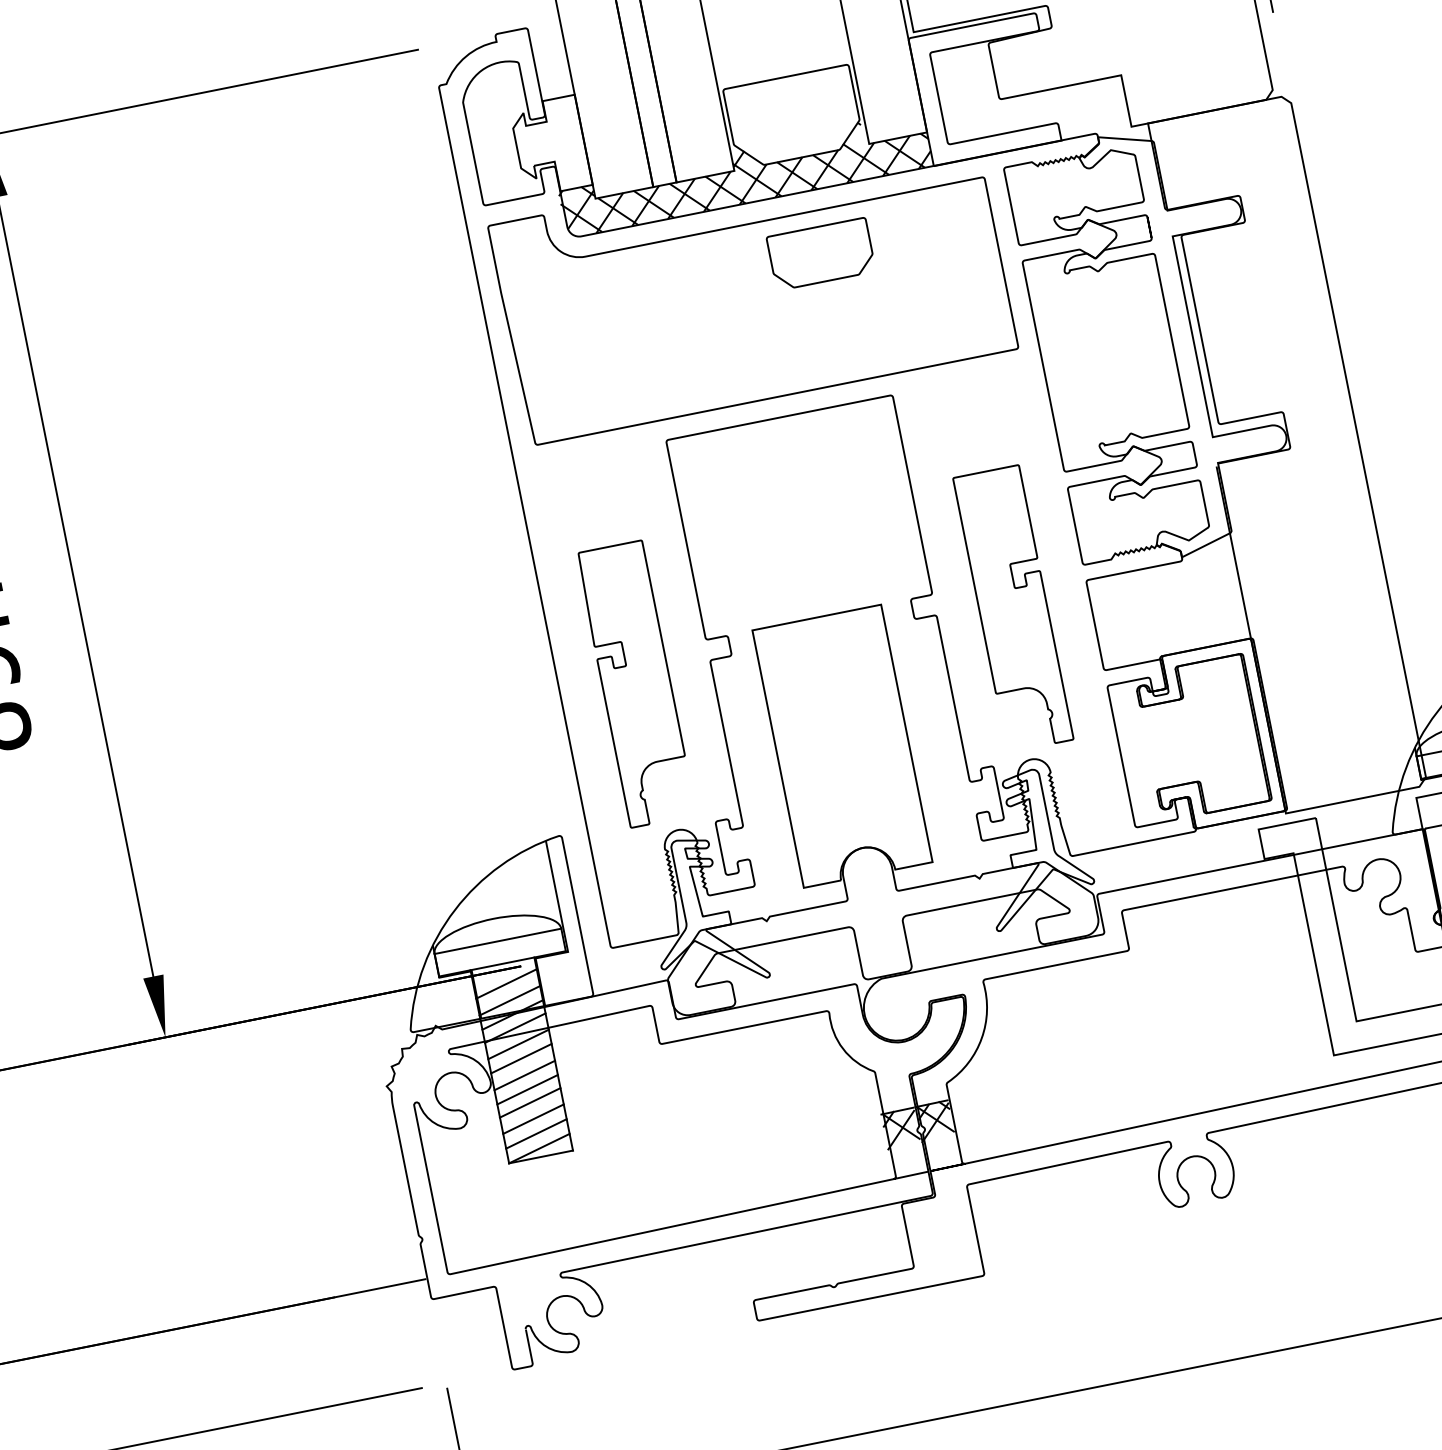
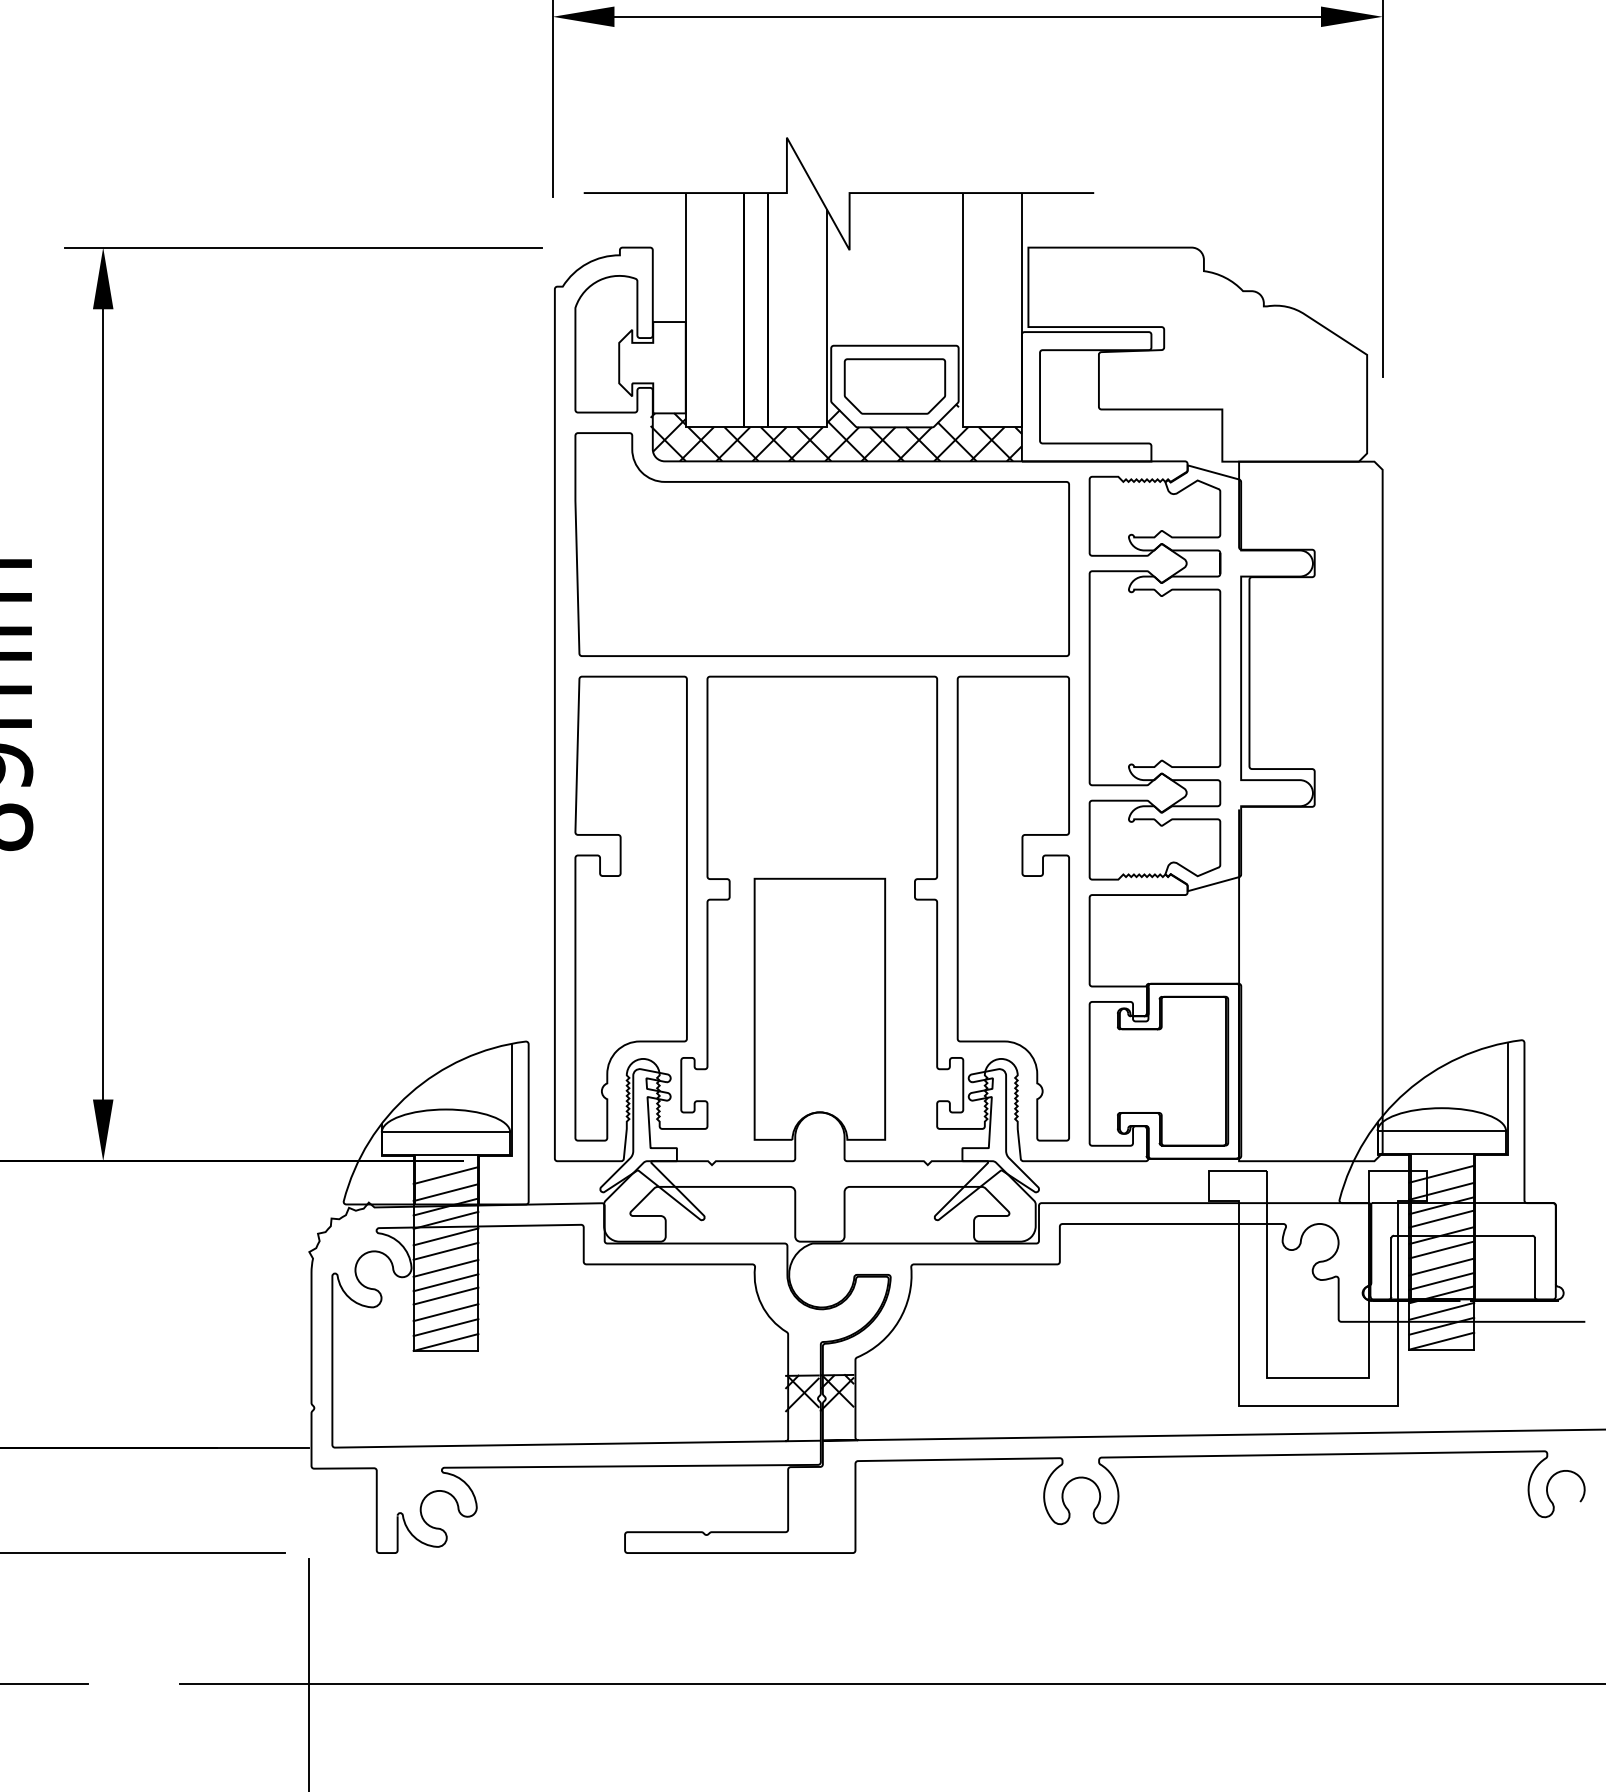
part: (820, 254) -> (894, 386), moved
part: (1012, 608) -> (1012, 908), size x1.67
part: (635, 684) -> (630, 908), size x1.67

